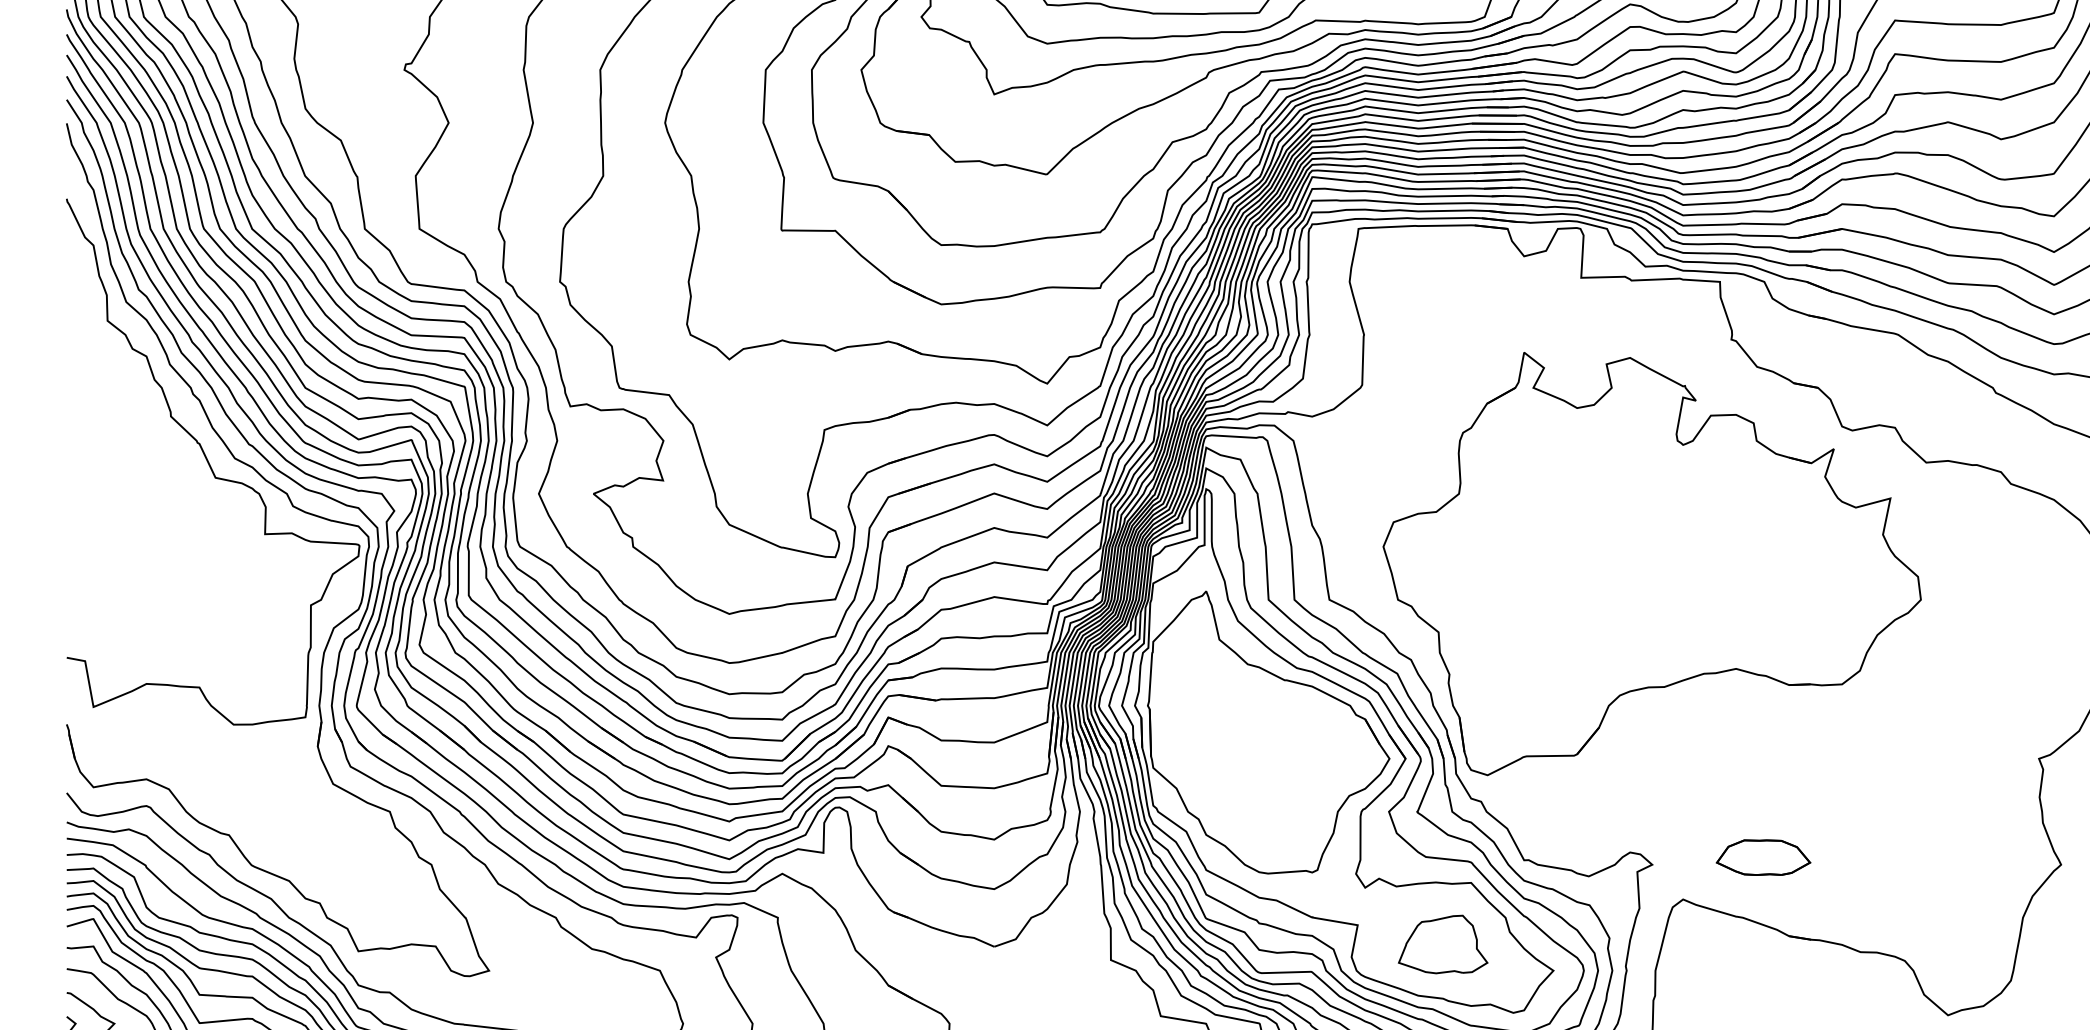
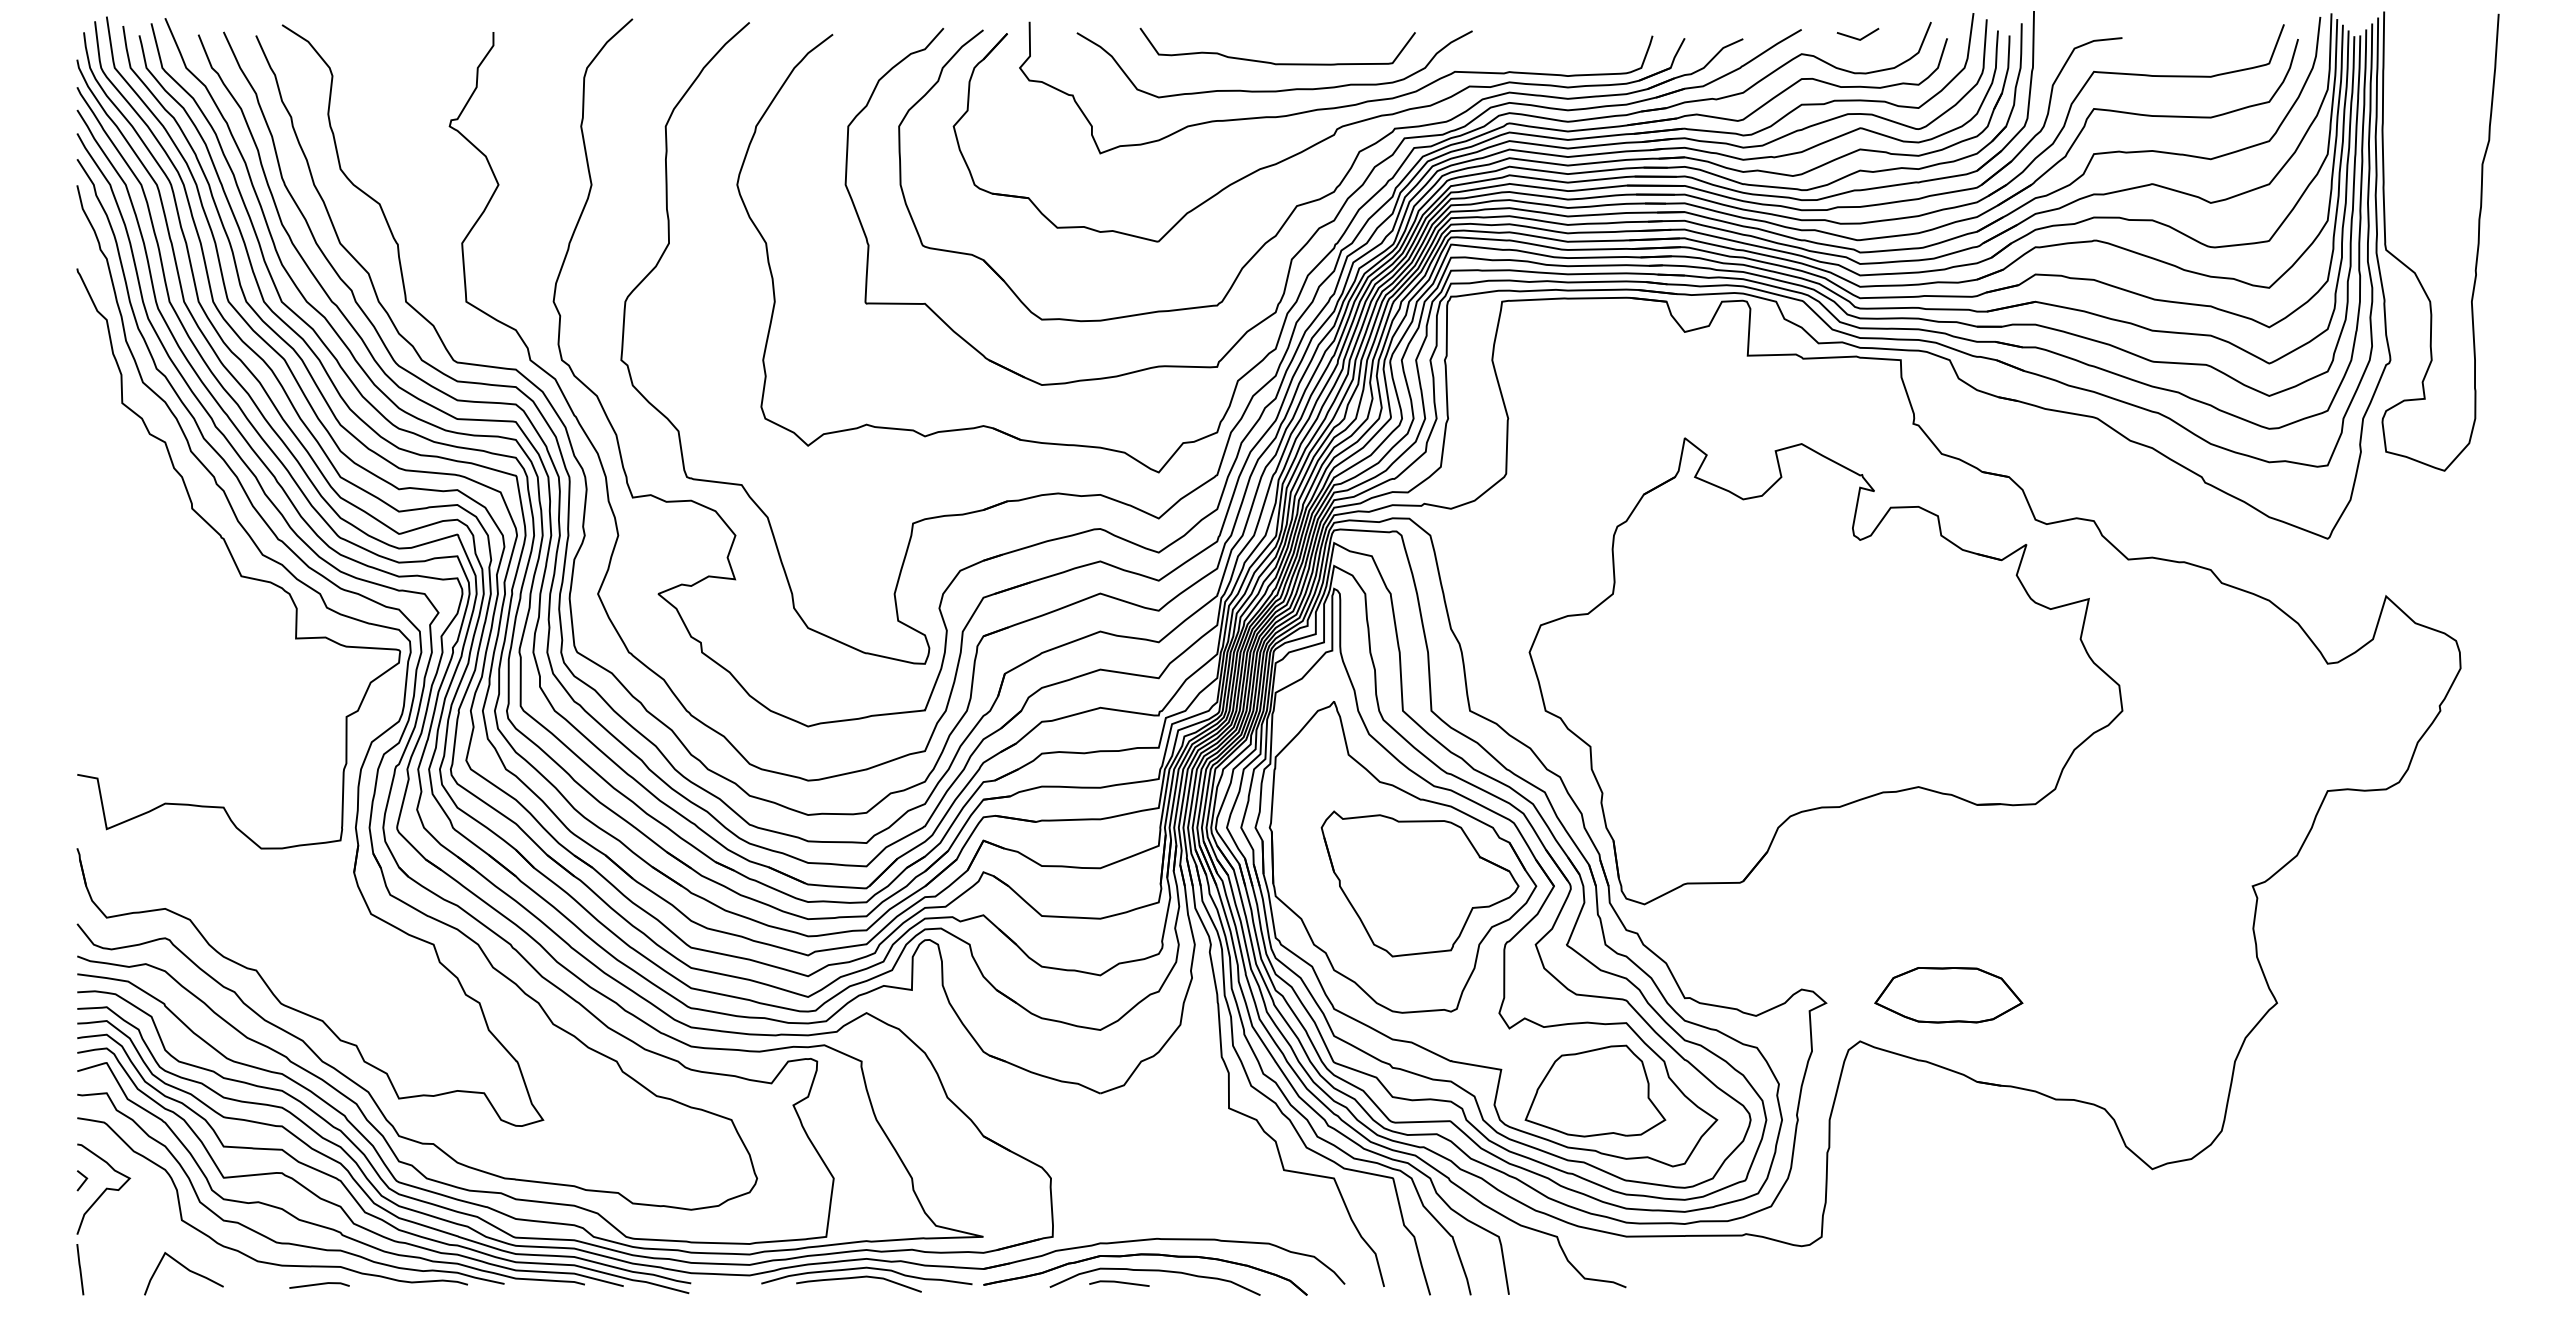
part: (1283, 756) -> (1419, 883), added
part: (1763, 857) -> (1948, 995), size x1.43
part: (1443, 943) -> (1595, 1090), size x1.43

